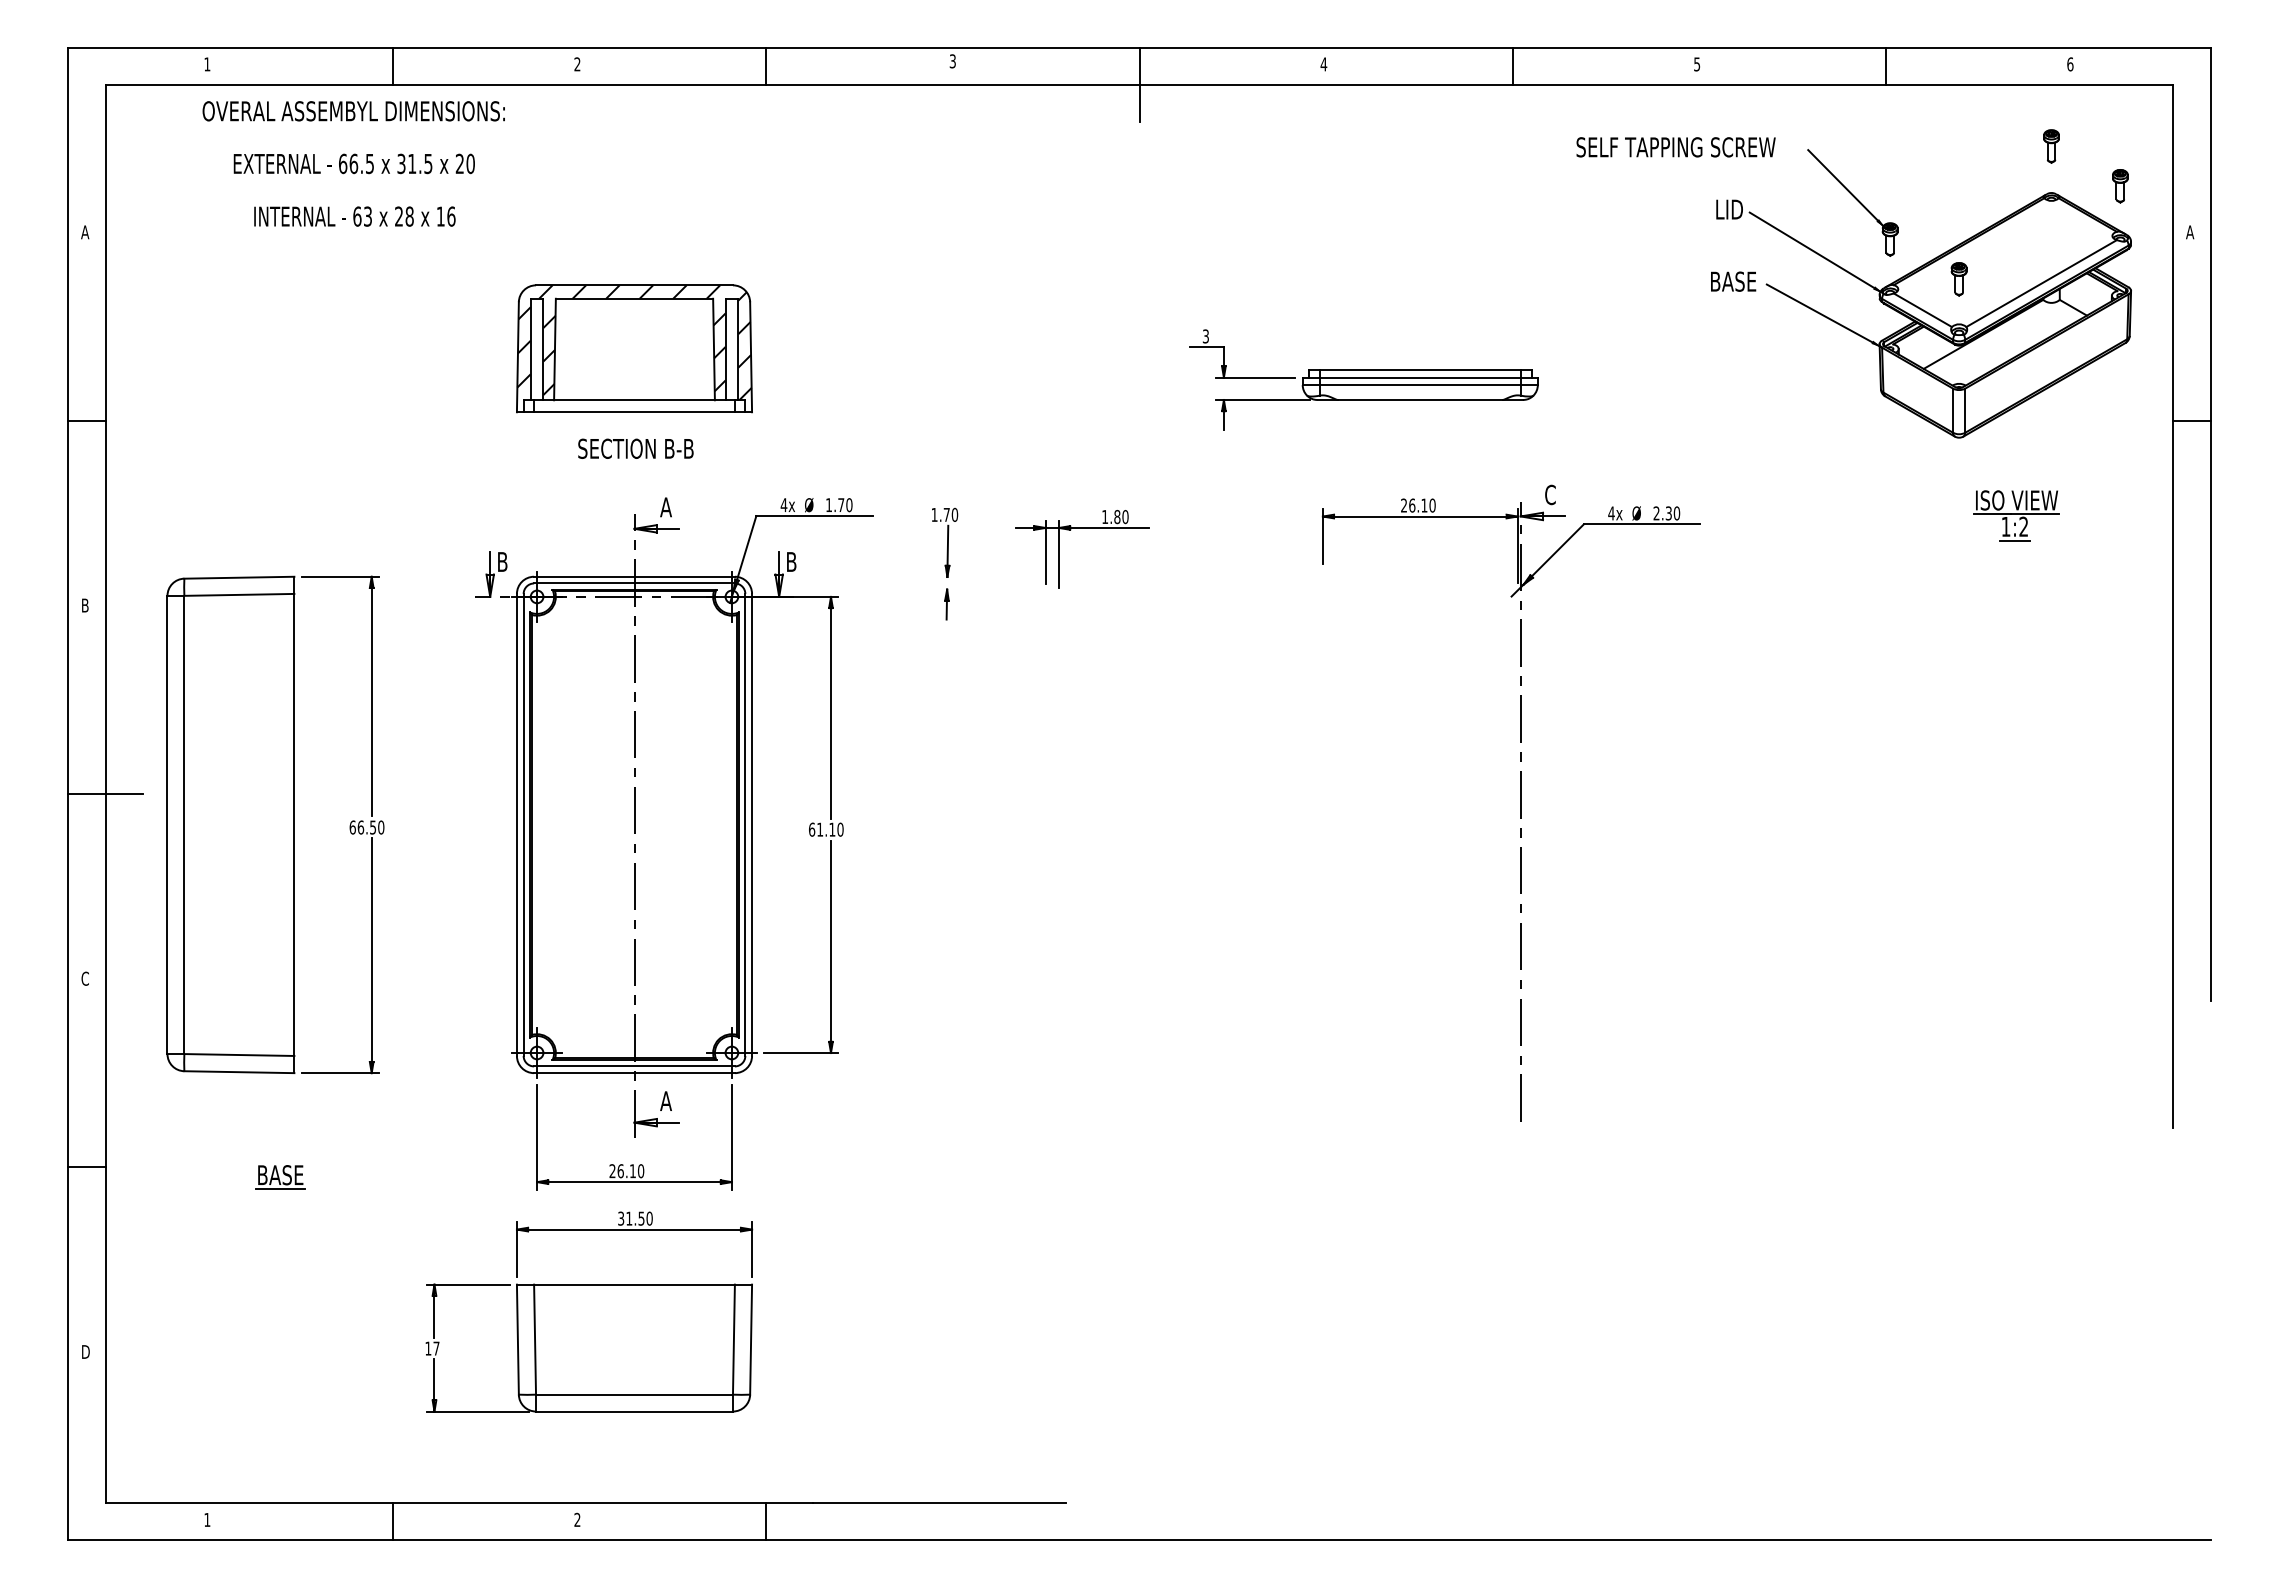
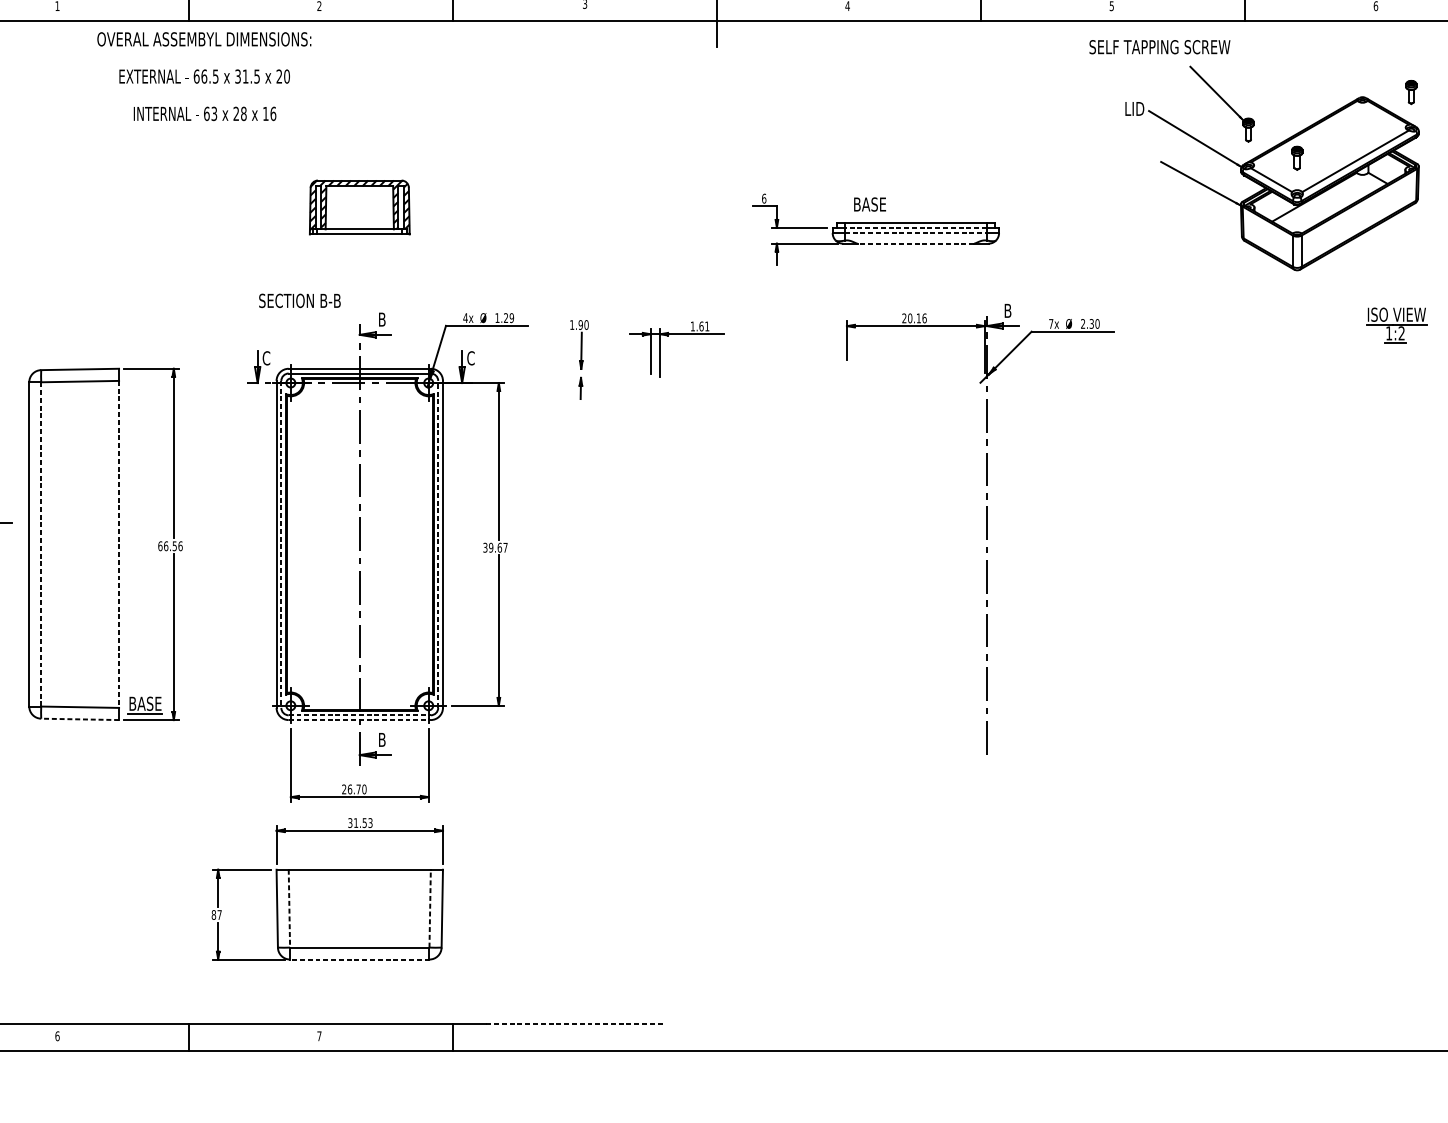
part: (2051, 146) -> (1362, 64), removed
text: (1675, 147) -> (1159, 47), moved
text: (353, 163) -> (204, 76), moved
text: (1733, 281) -> (870, 204), moved
text: (1205, 336) -> (763, 198), 3 -> 6
part: (634, 348) -> (359, 207), size x0.6
line: (1419, 377) -> (915, 227), solid -> dashed
line: (1420, 385) -> (916, 233), solid -> dashed
line: (1419, 400) -> (915, 244), solid -> dashed
text: (635, 448) -> (299, 300), moved
text: (1550, 494) -> (1008, 310), C -> B
text: (845, 505) -> (509, 318), 1.70 -> 1.29
text: (1422, 505) -> (917, 318), 26.10 -> 20.16
text: (665, 507) -> (381, 319), A -> B
text: (1611, 513) -> (1051, 324), 4x -> 7x
text: (946, 514) -> (580, 324), 1.70 -> 1.90
part: (2016, 515) -> (1396, 325), moved
text: (1121, 517) -> (704, 326), 1.80 -> 1.61
text: (502, 561) -> (266, 357), B -> C
text: (791, 561) -> (470, 357), B -> C
line: (745, 824) -> (438, 544), solid -> dashed
line: (184, 825) -> (41, 544), solid -> dashed
line: (294, 825) -> (119, 544), solid -> dashed
line: (523, 825) -> (281, 544), solid -> dashed
text: (381, 827) -> (180, 546), 66.50 -> 66.56
text: (826, 829) -> (495, 547), 61.10 -> 39.67
line: (635, 1066) -> (360, 715), solid -> dashed
line: (238, 1072) -> (79, 719), solid -> dashed
line: (635, 1073) -> (360, 720), solid -> dashed
text: (665, 1100) -> (381, 739), A -> B
text: (632, 1171) -> (358, 789), 26.10 -> 26.70
part: (280, 1177) -> (145, 705), moved
text: (649, 1218) -> (370, 822), 31.50 -> 31.53
line: (733, 1339) -> (429, 908), solid -> dashed
line: (535, 1340) -> (289, 909), solid -> dashed
text: (428, 1348) -> (213, 914), 17 -> 87
line: (634, 1411) -> (359, 959), solid -> dashed
line: (940, 1503) -> (576, 1024), solid -> dashed
text: (207, 1519) -> (57, 1035), 1 -> 6
text: (577, 1519) -> (319, 1035), 2 -> 7

